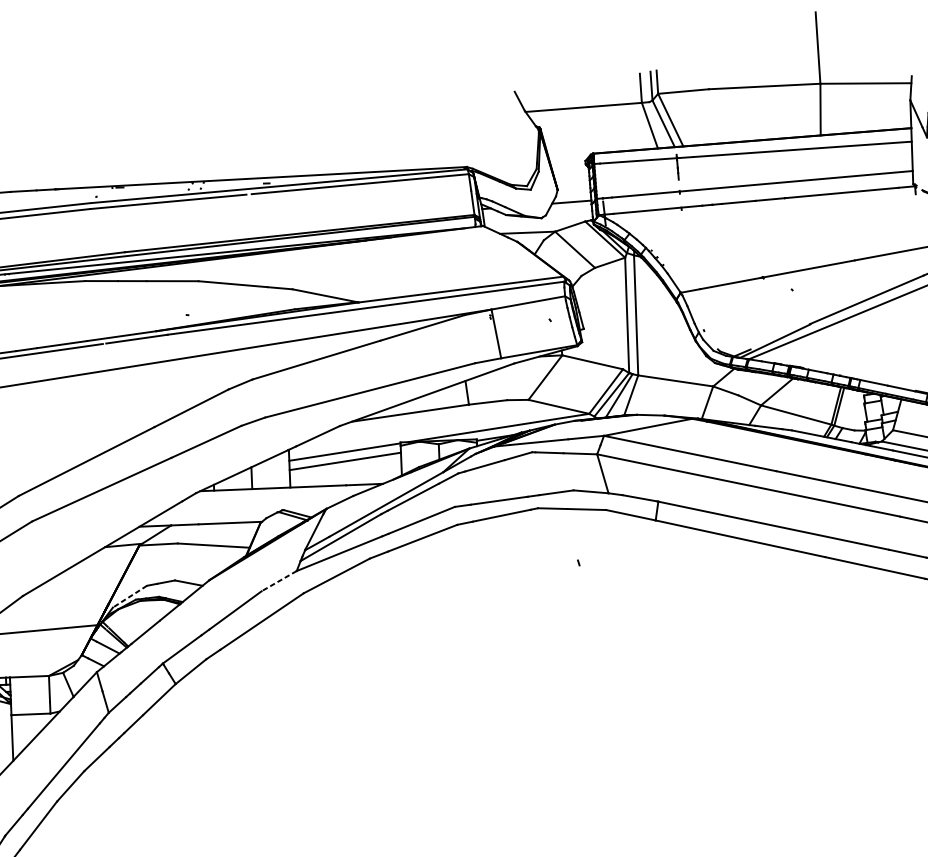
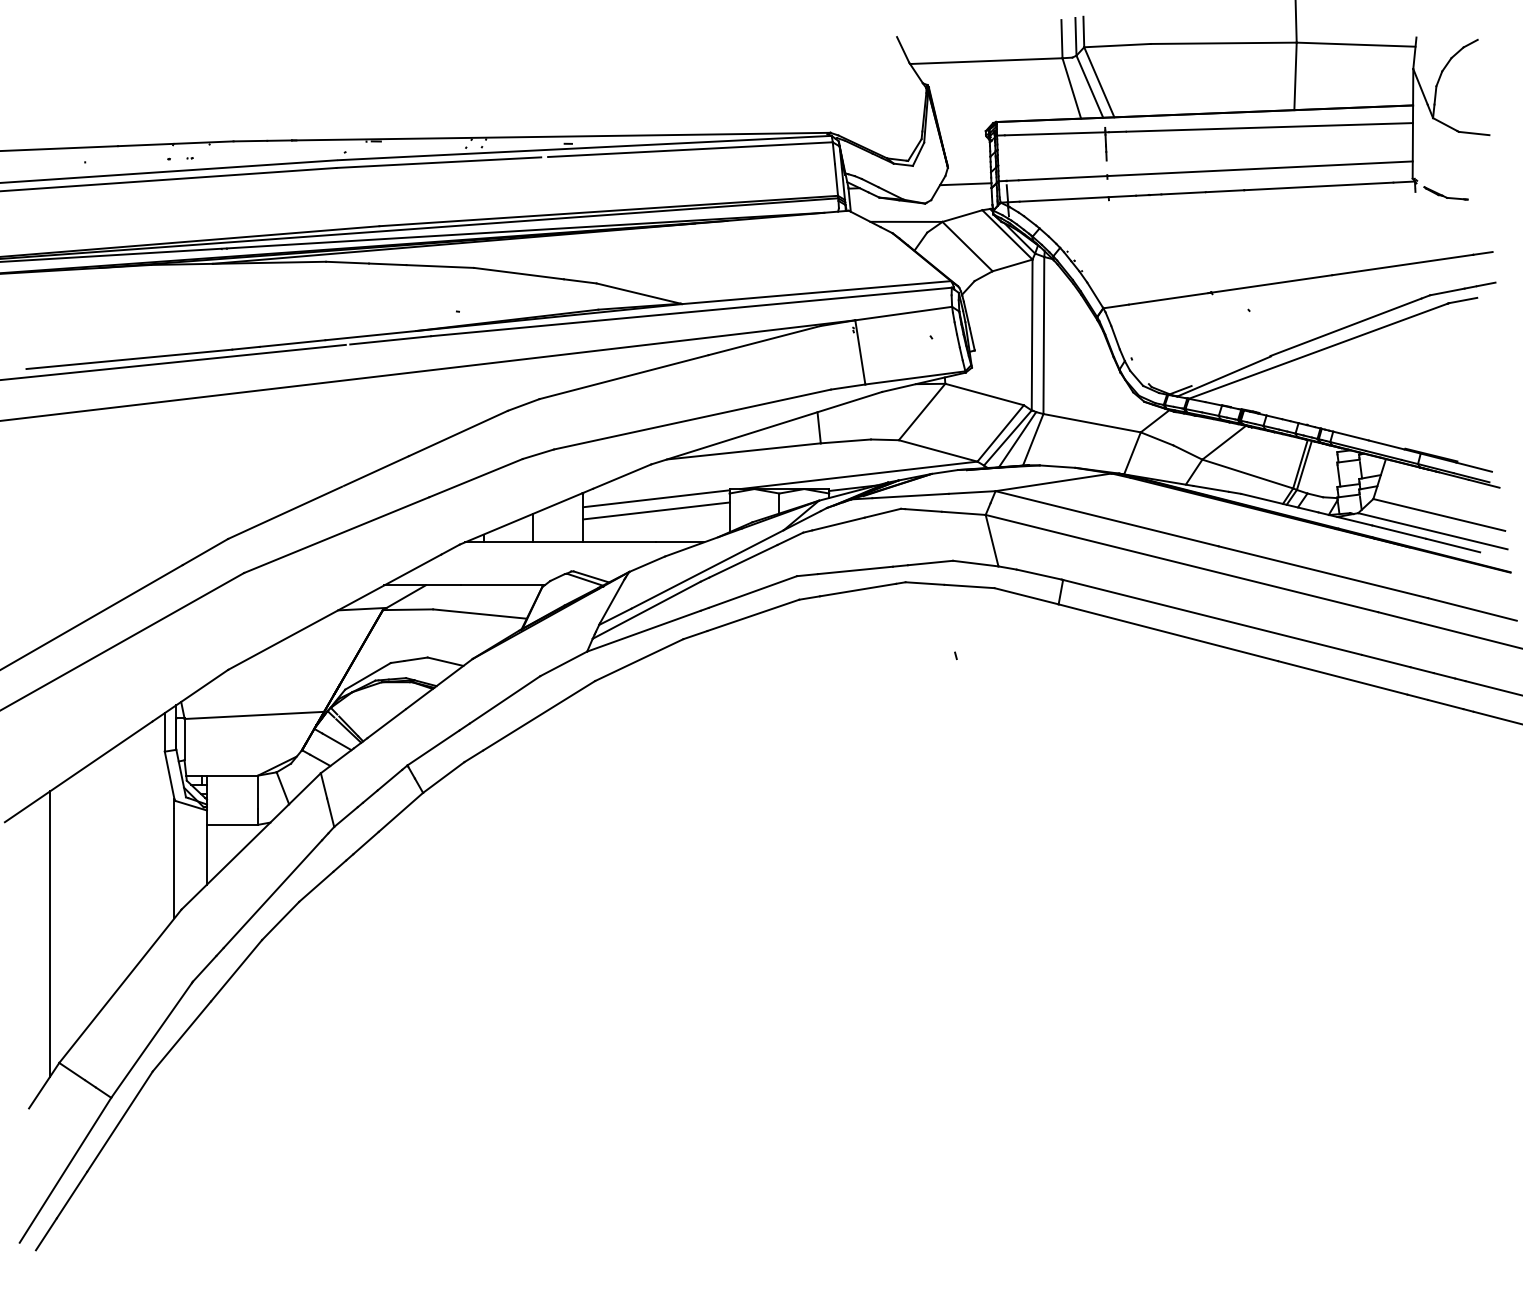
line: (279, 581) -> (563, 664), dashed -> solid
line: (129, 596) -> (367, 676), dashed -> solid

